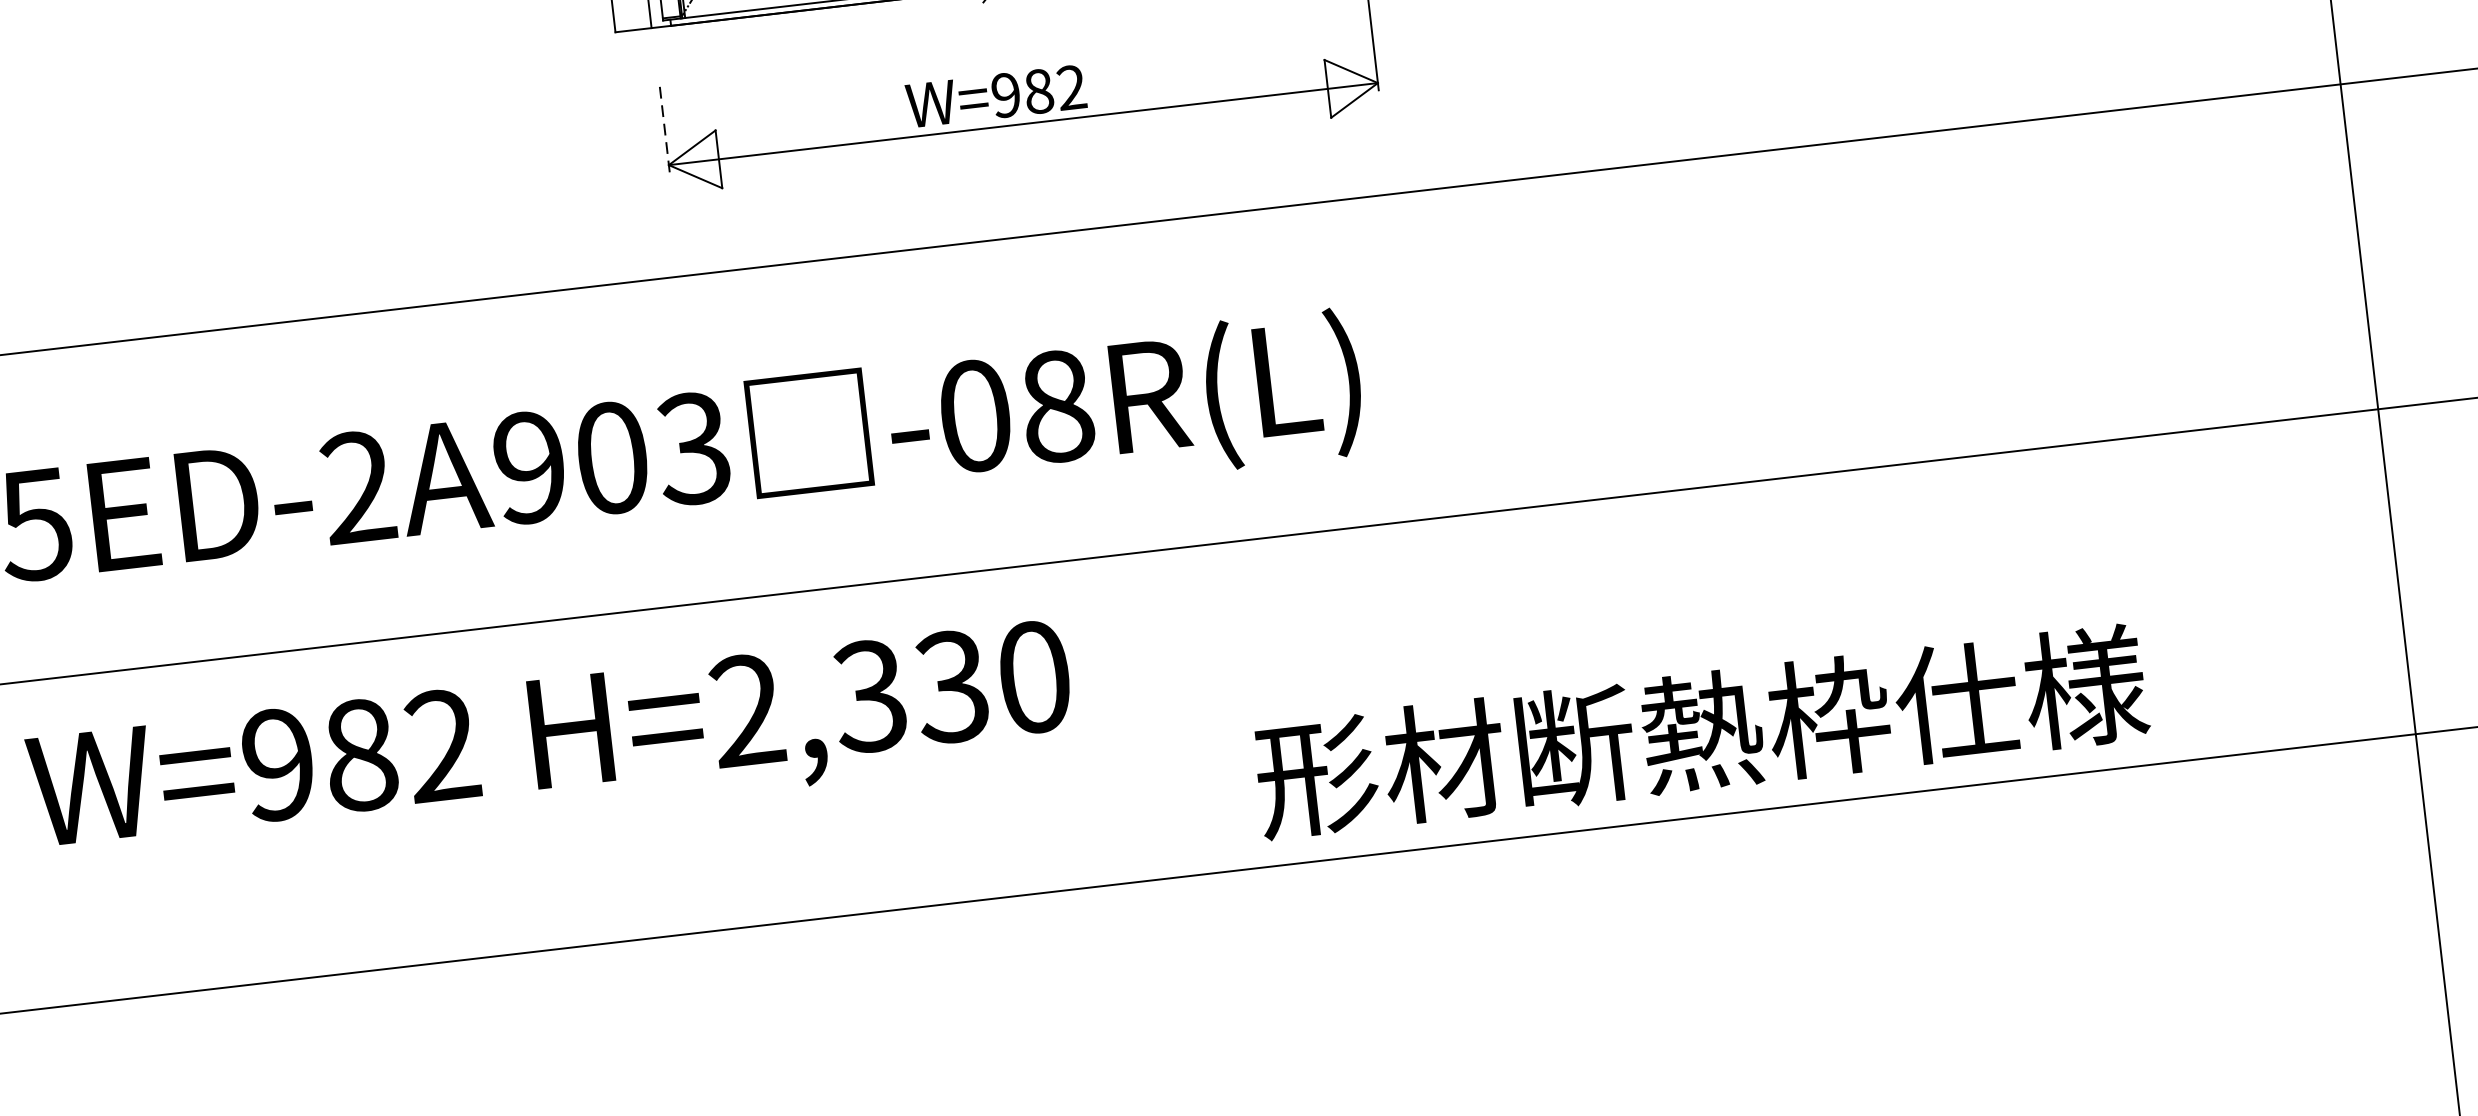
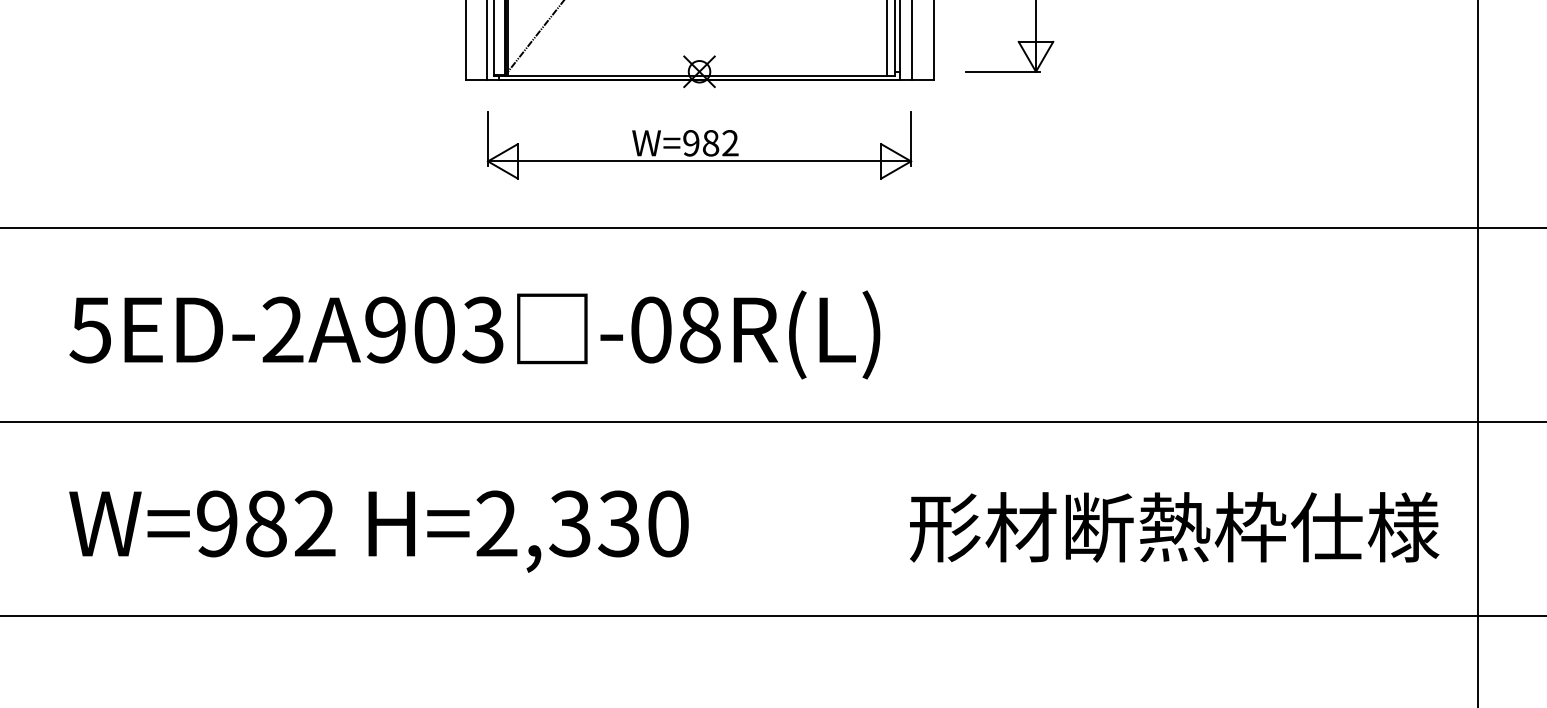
line: (663, 126) -> (487, 138), dashed -> solid
text: (1701, 731) -> (1174, 527), moved
text: (550, 746) -> (378, 531), moved

